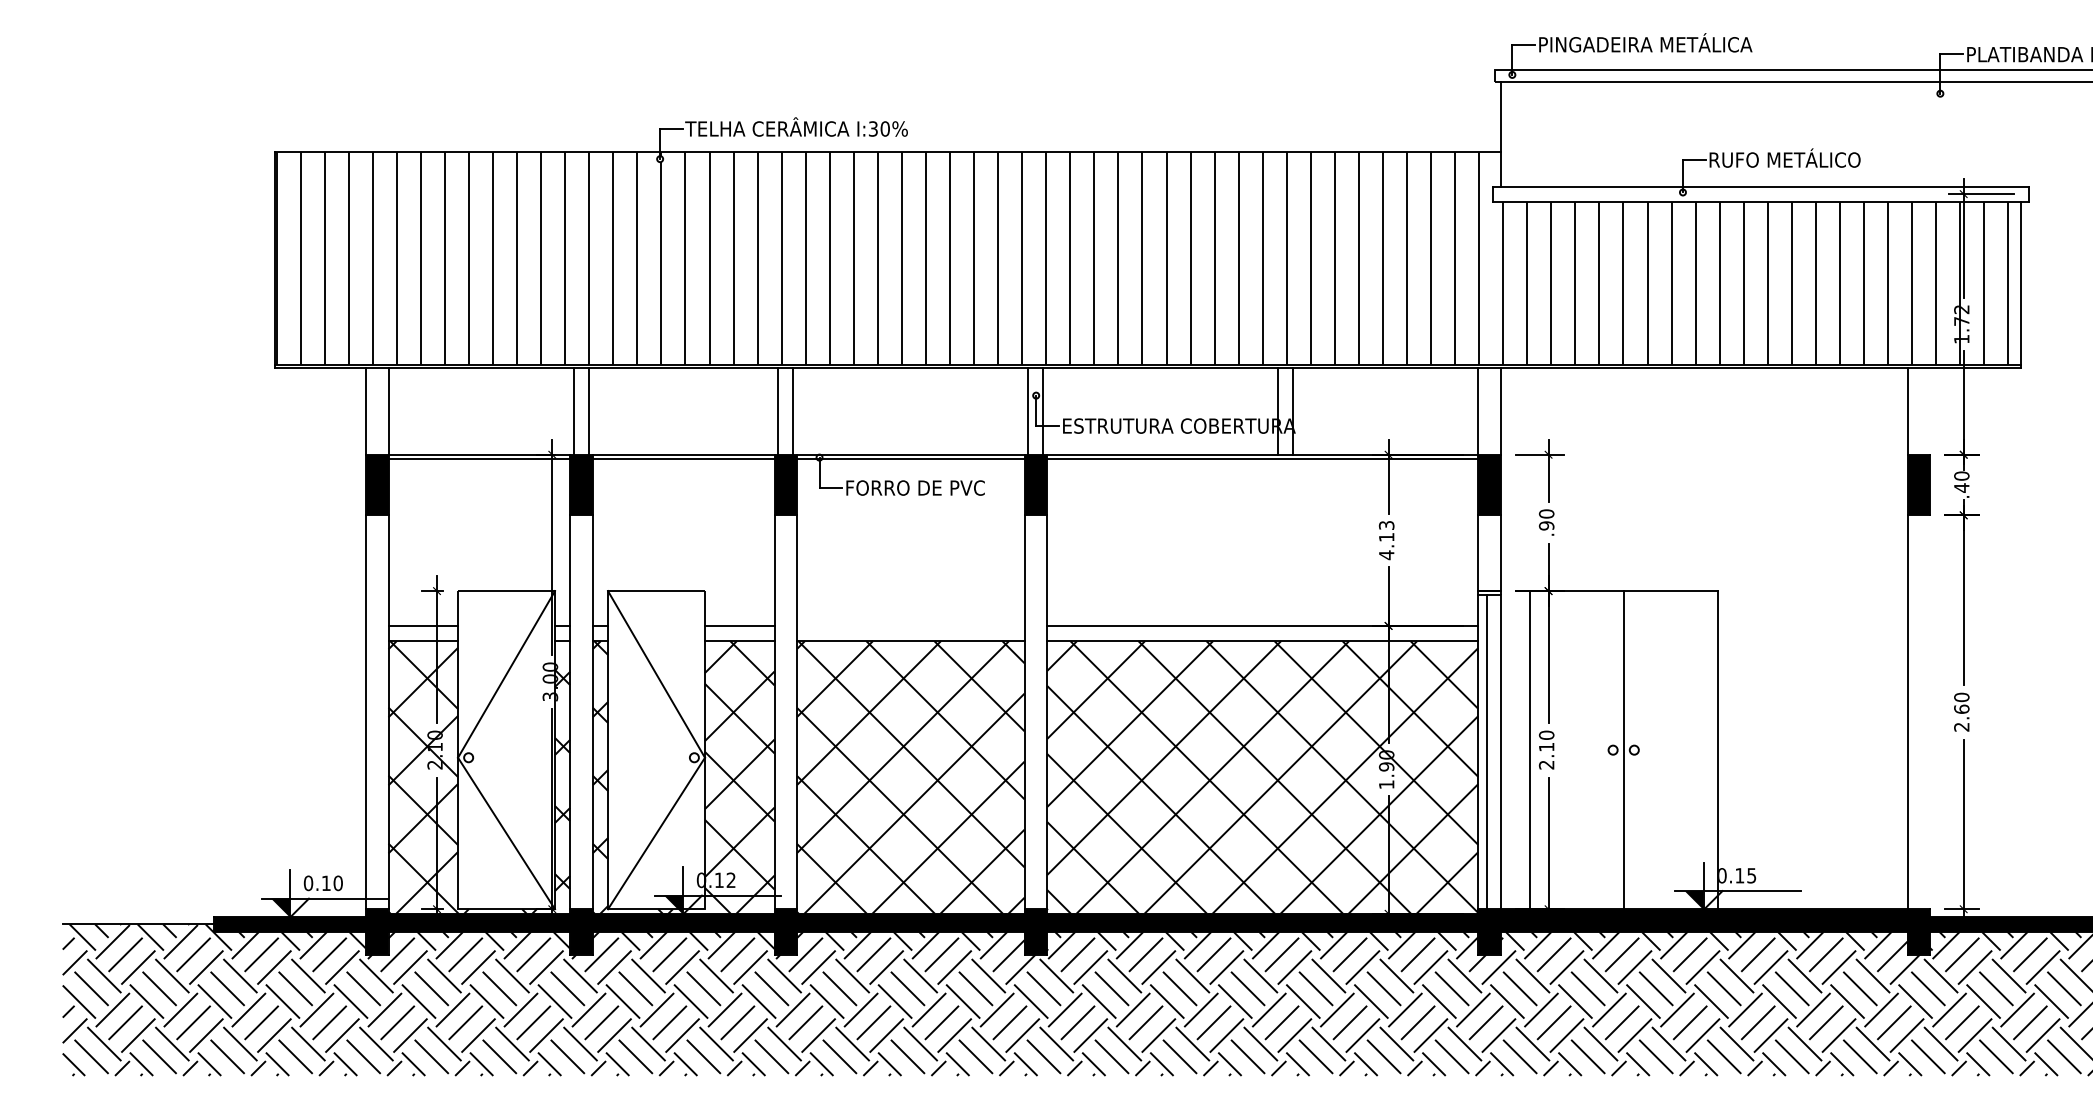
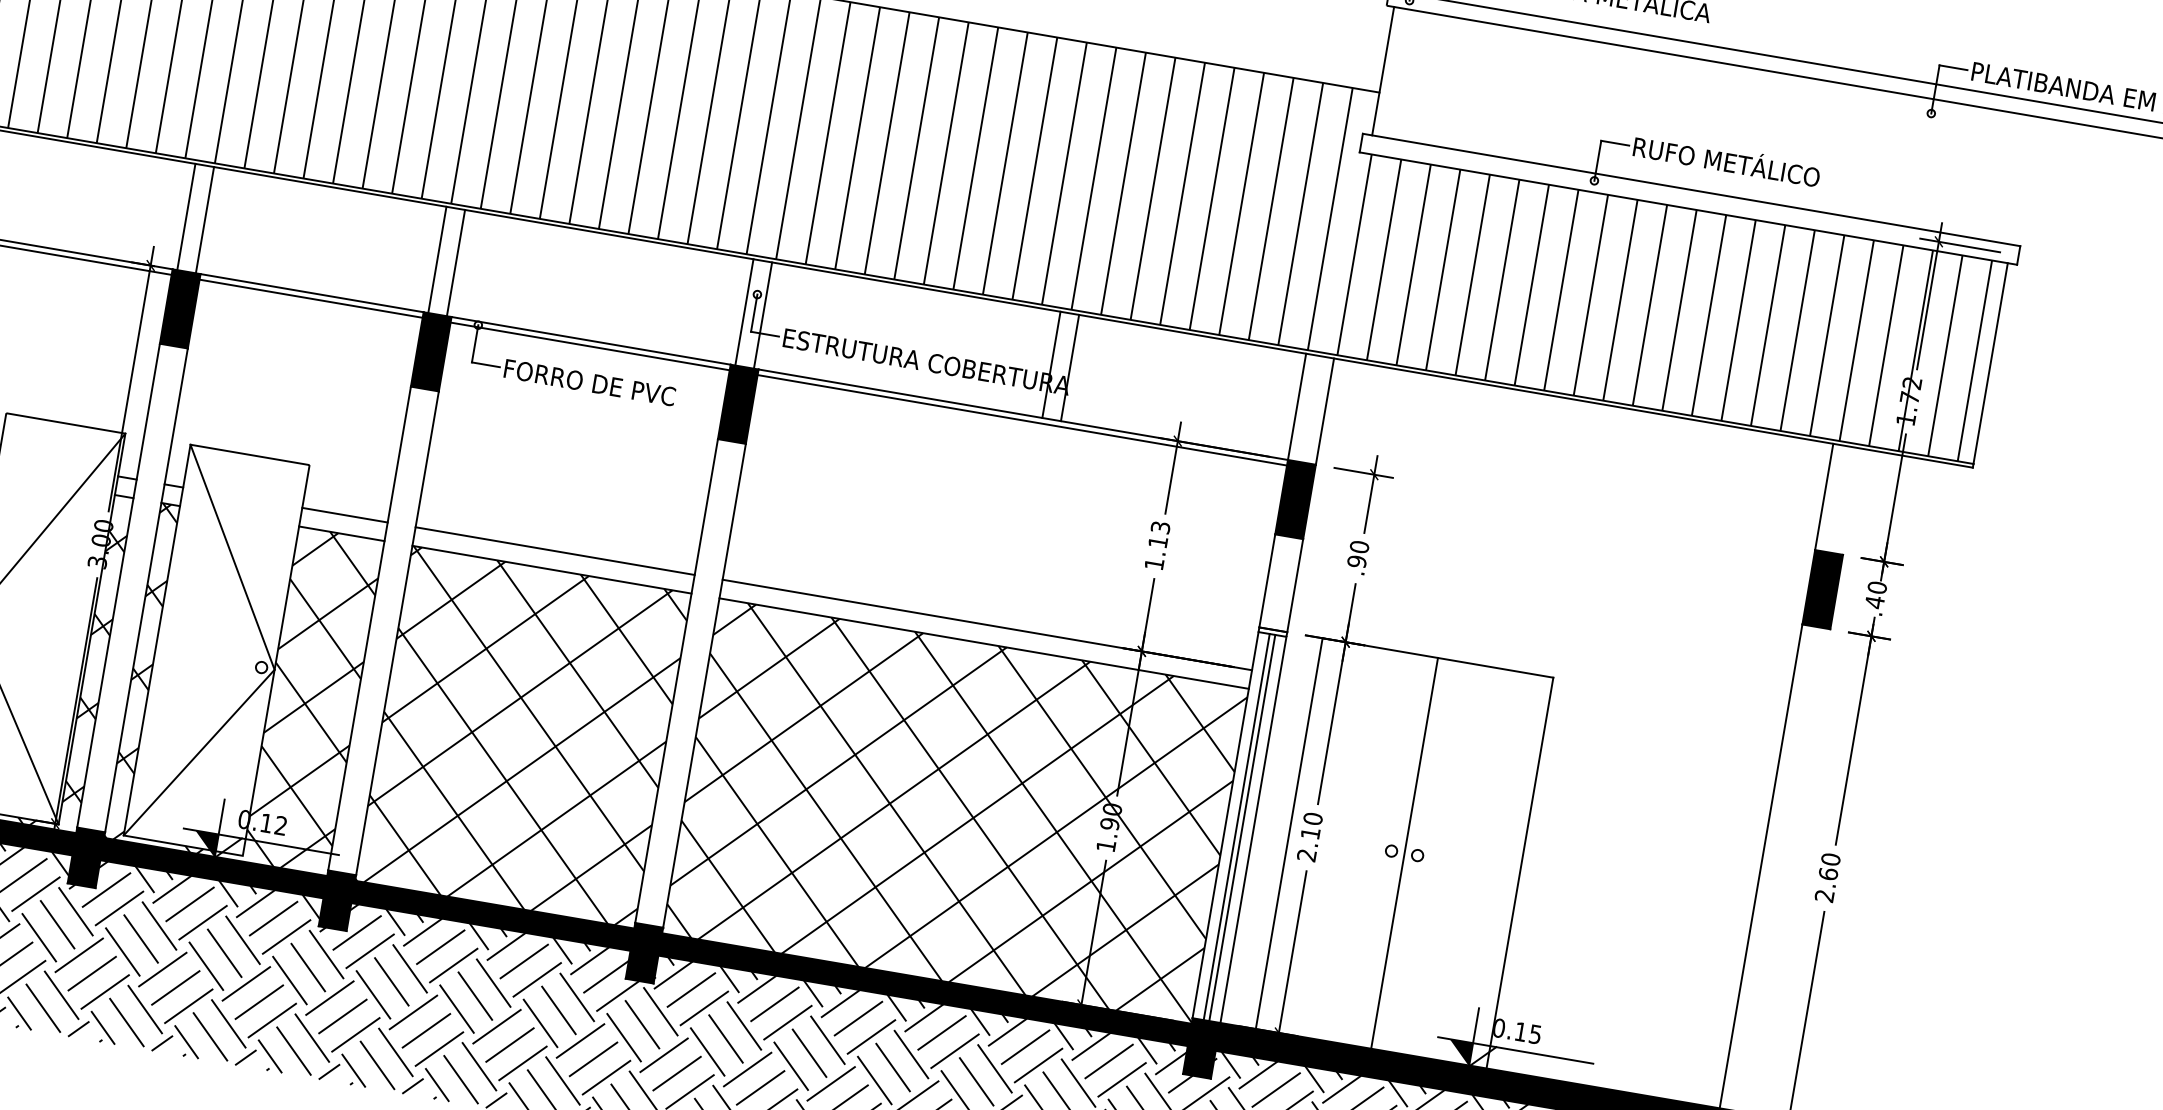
text: (1386, 555) -> (1154, 564), 4.13 -> 1.13
line: (910, 625) -> (554, 550), added
line: (1491, 751) -> (1241, 827), added

